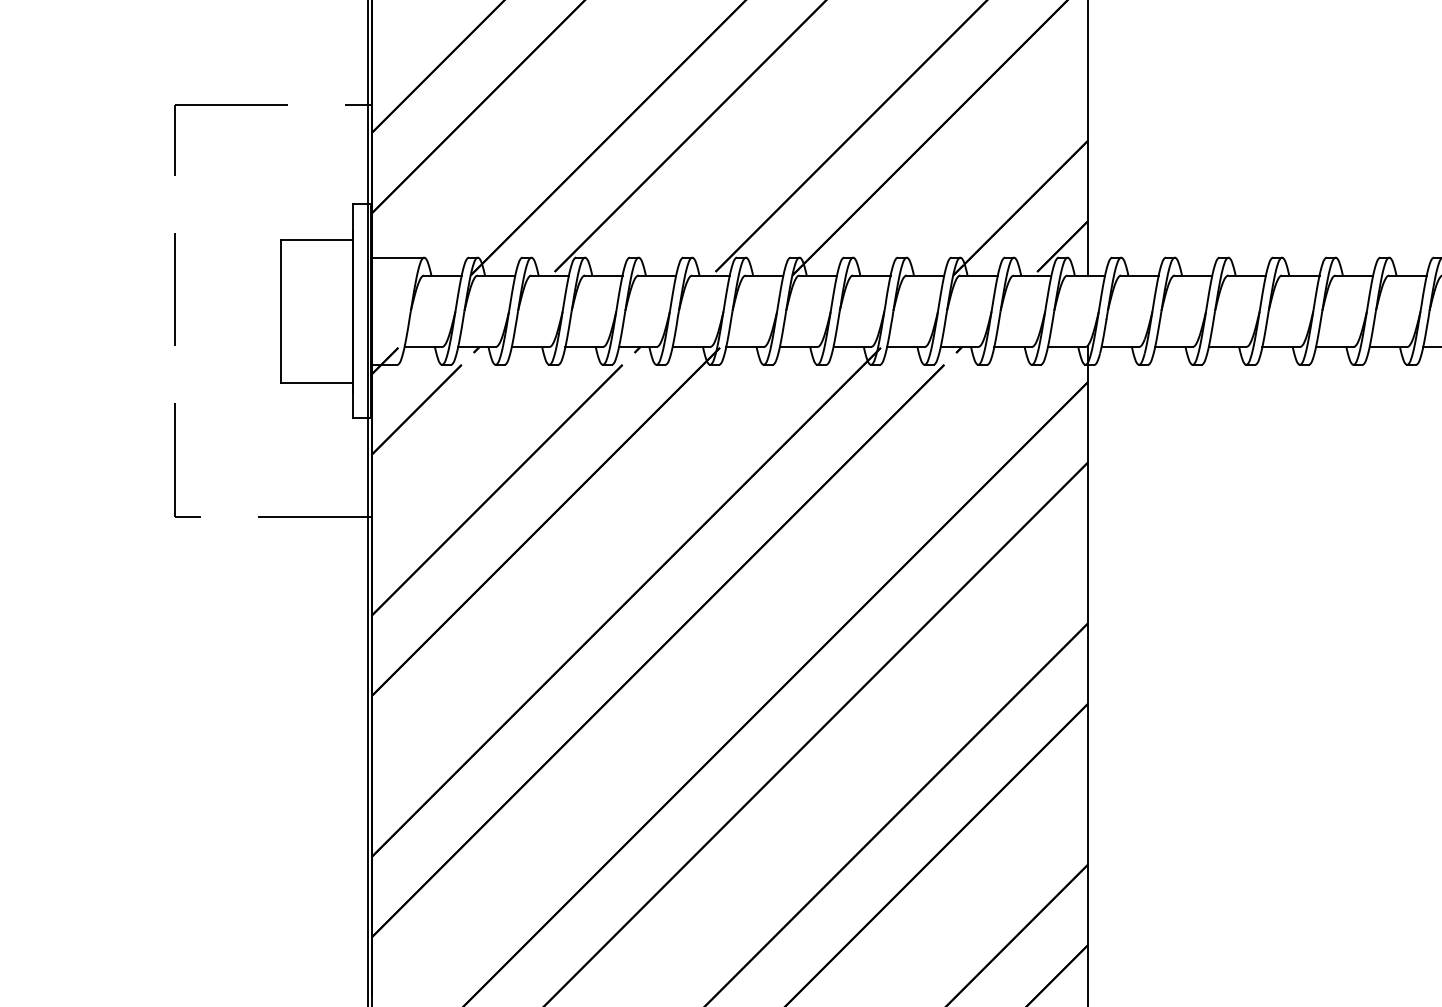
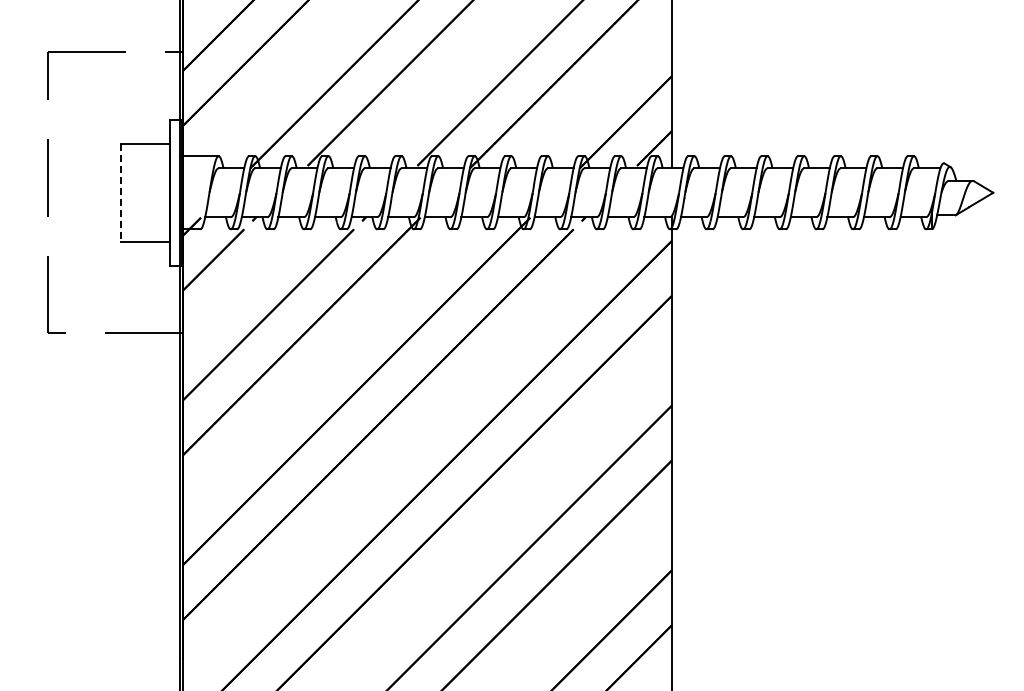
line: (281, 310) -> (121, 192), solid -> dashed

